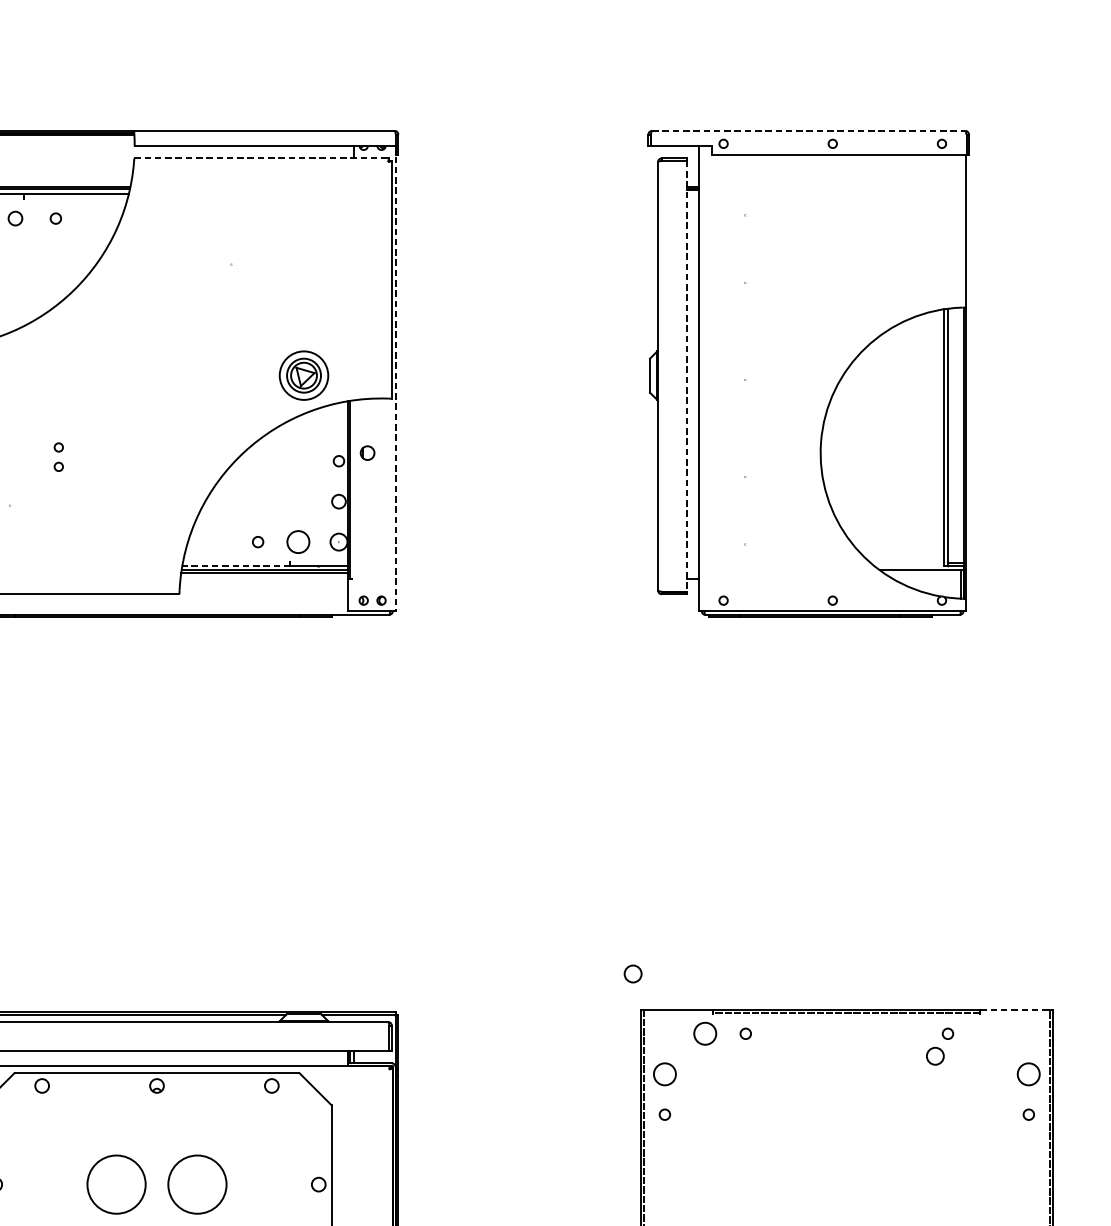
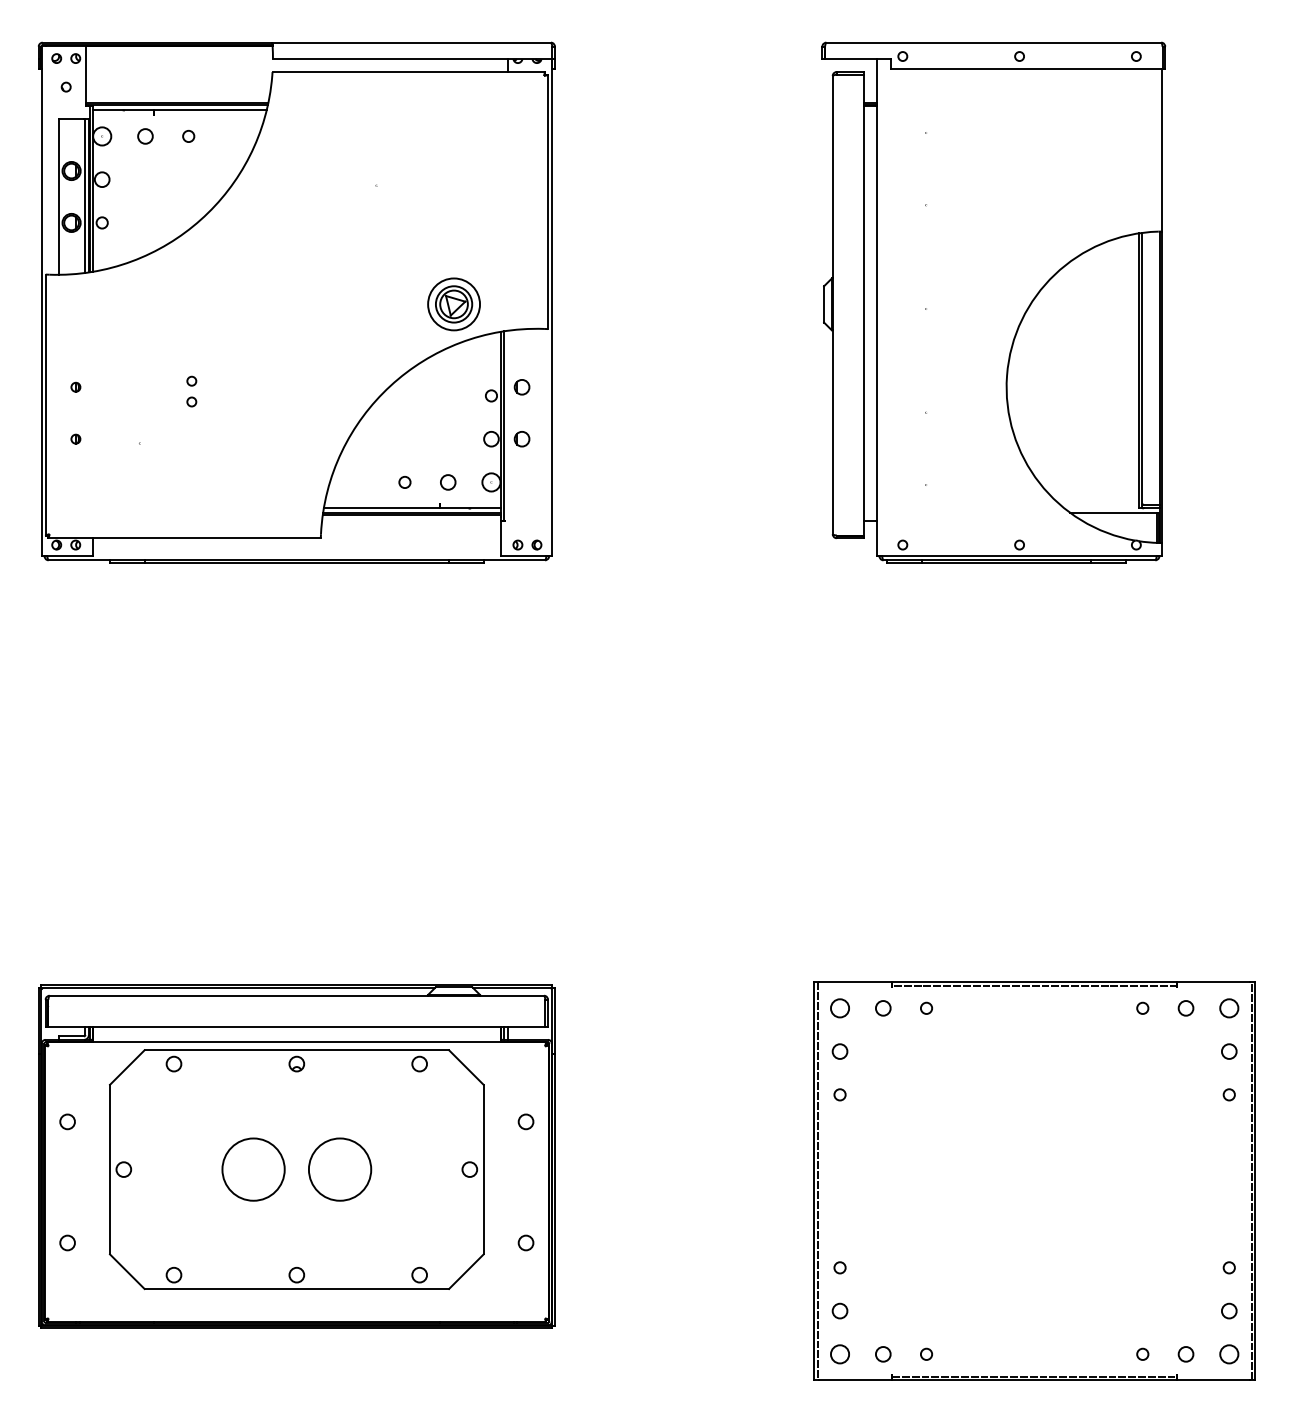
line: (809, 130) -> (994, 42), dashed -> solid
line: (262, 158) -> (409, 72), dashed -> solid
line: (686, 376) -> (863, 305), dashed -> solid
line: (396, 379) -> (552, 308), dashed -> solid
part: (367, 501) -> (521, 439), added
circle: (298, 542) -> (448, 482), size x0.62
line: (236, 566) -> (381, 508), dashed -> solid
circle: (632, 974) -> (839, 1008), moved
line: (1015, 1009) -> (1214, 982), dashed -> solid
circle: (705, 1033) -> (883, 1008), size x0.62
circle: (987, 1033) -> (1185, 1008), added
circle: (935, 1056) -> (1229, 1008), moved
circle: (664, 1074) -> (839, 1051), size x0.62
circle: (1029, 1074) -> (1229, 1051), size x0.62
circle: (370, 1139) -> (525, 1121), added

